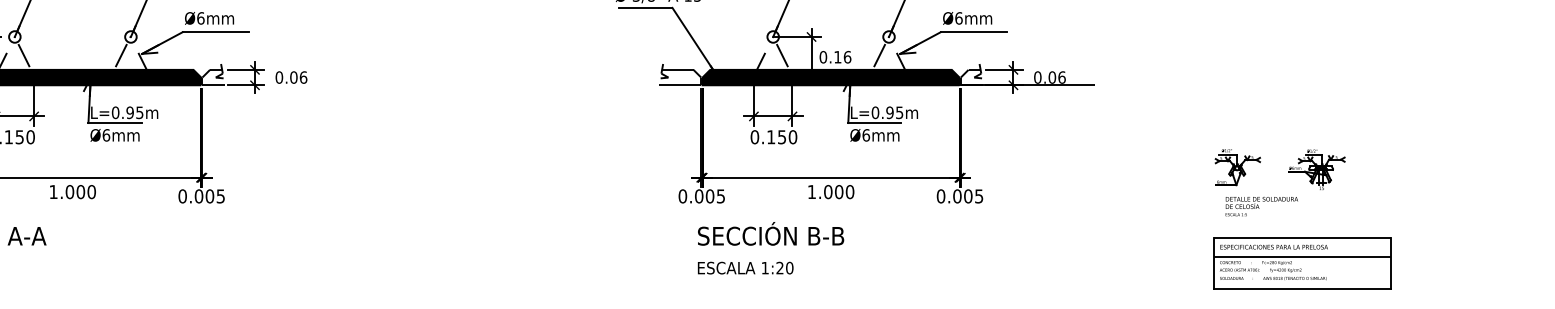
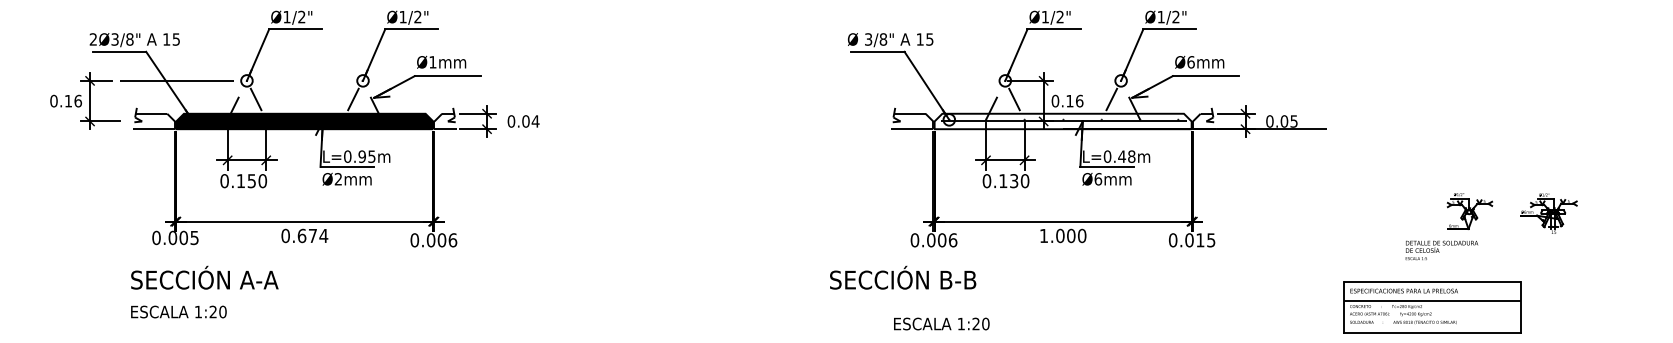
text: (200, 18) -> (432, 62), Ø6mm -> Ø1mm
text: (303, 77) -> (535, 121), 0.06 -> 0.04
fill: (830, 77) -> (1062, 121), removed
text: (1061, 77) -> (1293, 121), 0.06 -> 0.05
text: (894, 112) -> (1126, 156), L=0.95m -> L=0.48m
text: (106, 135) -> (338, 179), Ø6mm -> Ø2mm
text: (782, 136) -> (1014, 180), 0.150 -> 0.130
text: (72, 191) -> (304, 235), 1.000 -> 0.674
text: (220, 196) -> (452, 240), 0.005 -> 0.006
text: (720, 196) -> (952, 240), 0.005 -> 0.006
text: (968, 196) -> (1200, 240), 0.005 -> 0.015
text: (1261, 206) -> (1441, 250), moved
text: (771, 233) -> (903, 277), moved
part: (1302, 263) -> (1432, 307), moved
text: (745, 267) -> (941, 323), moved

